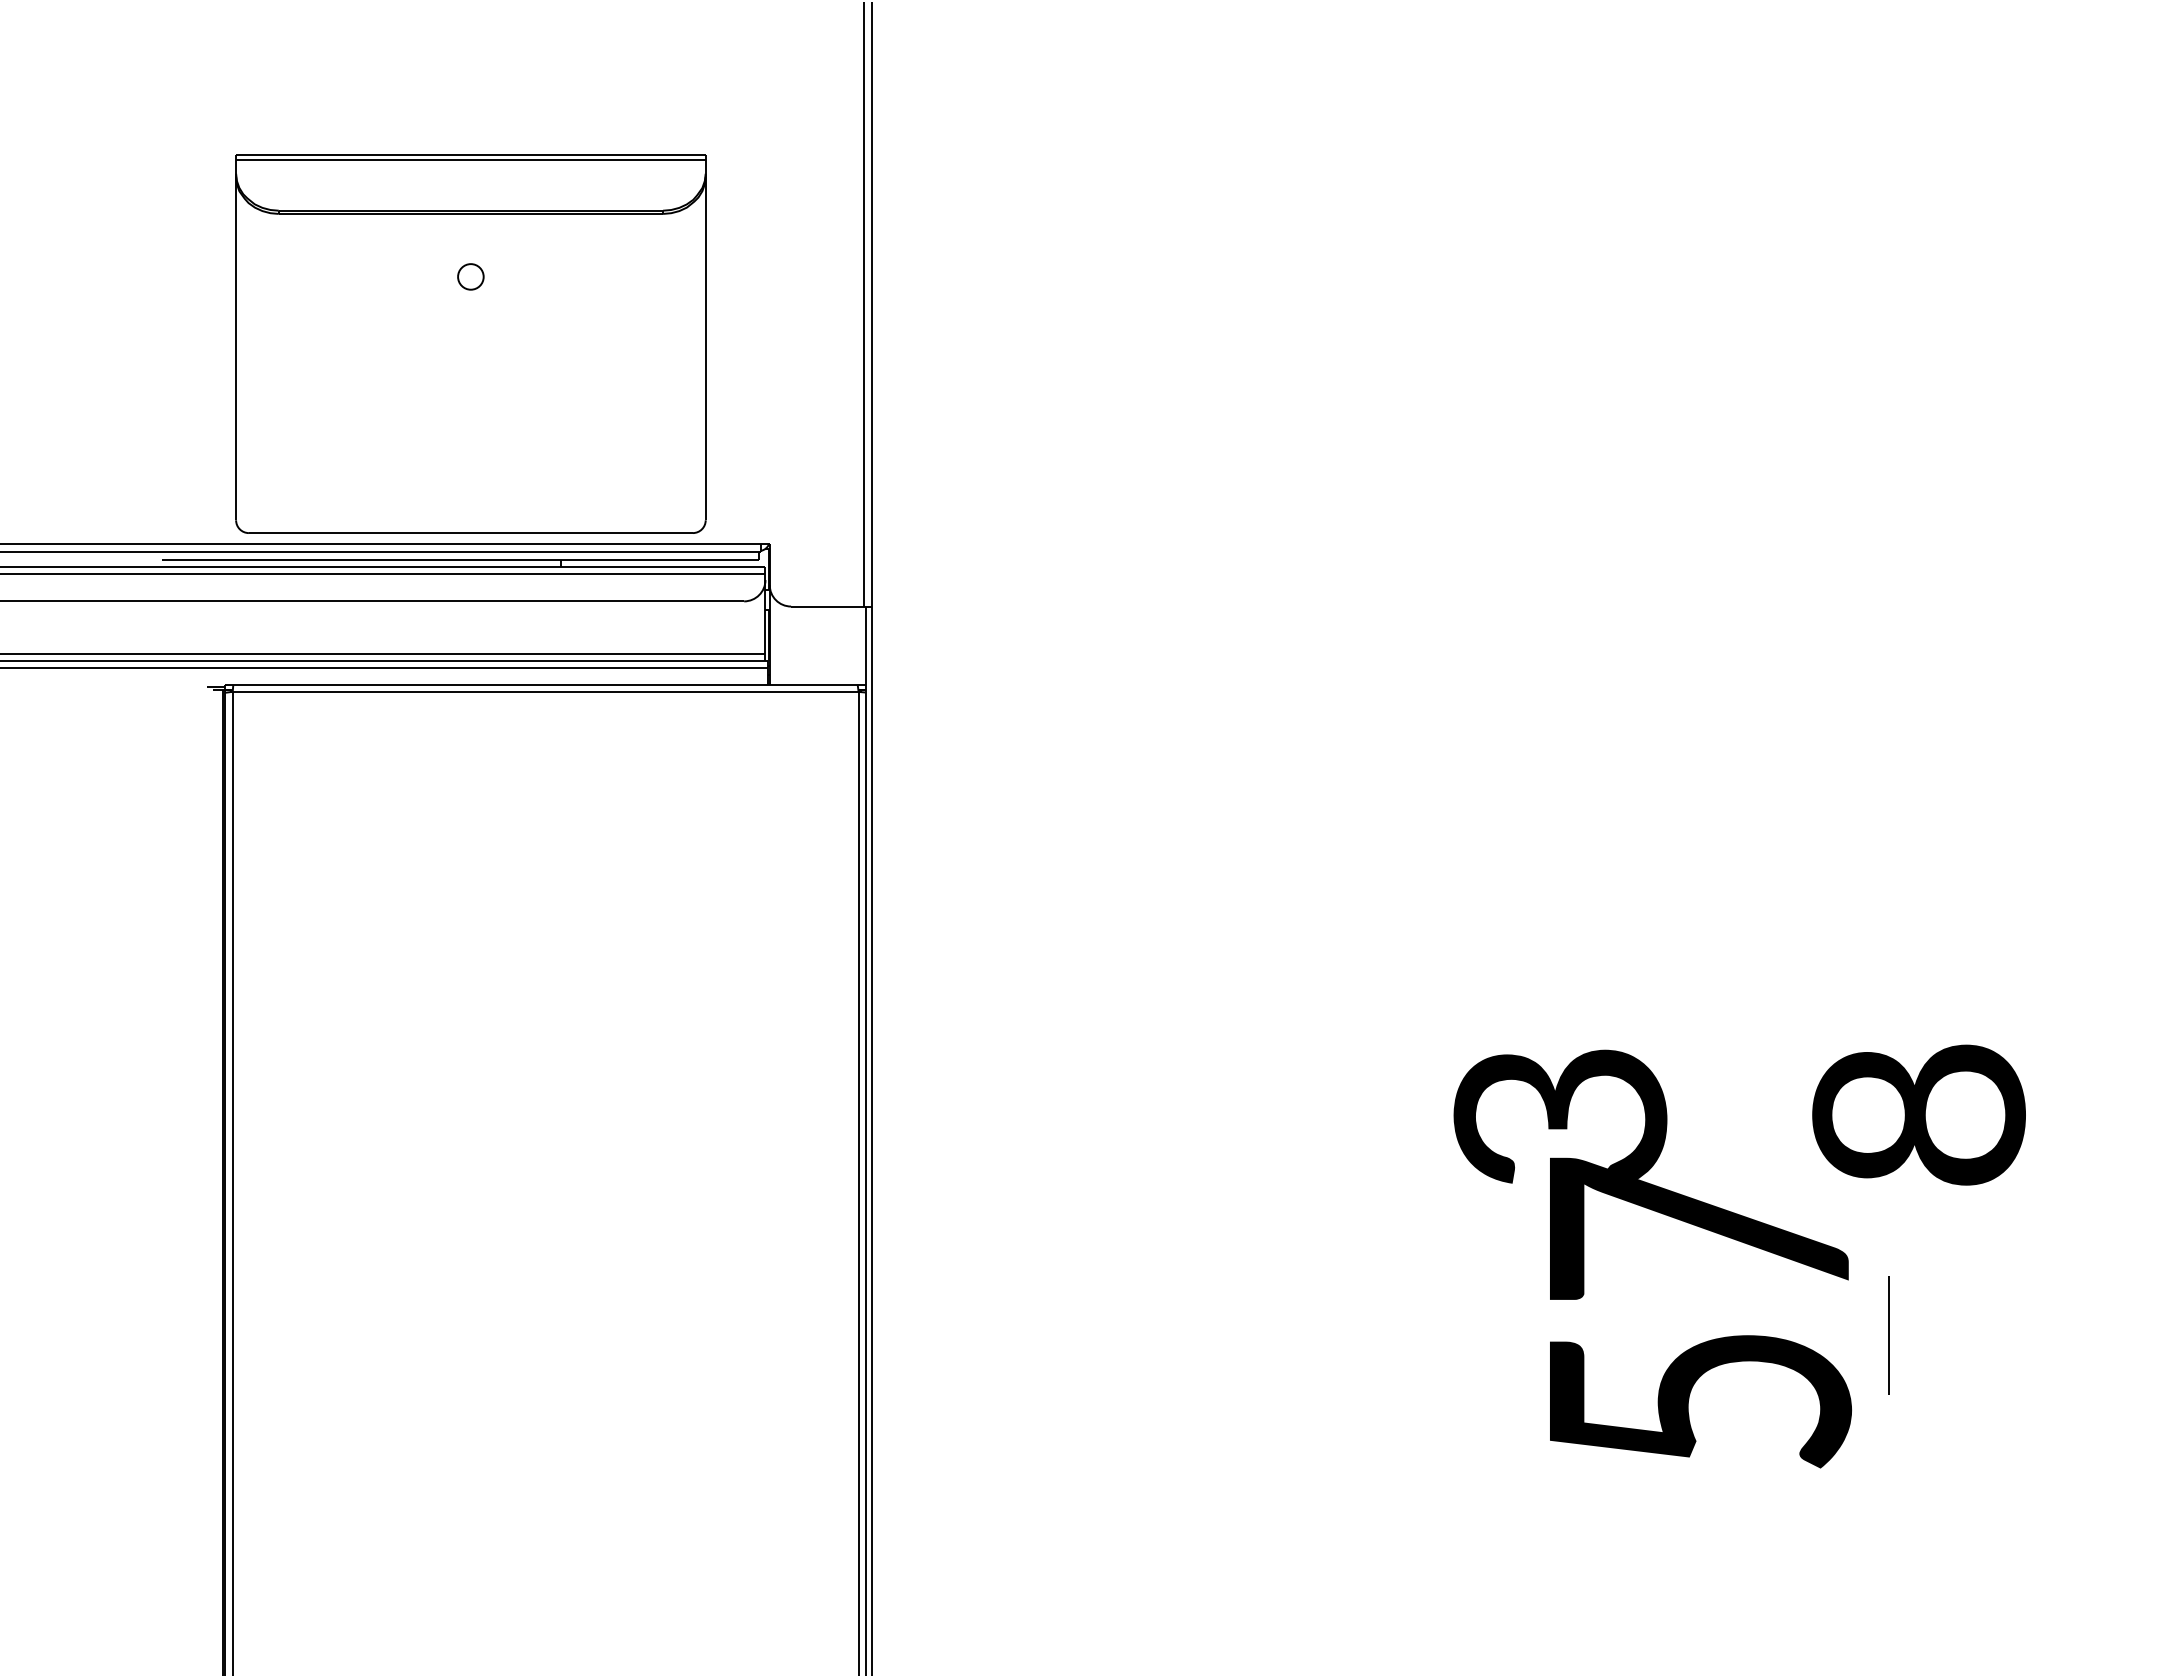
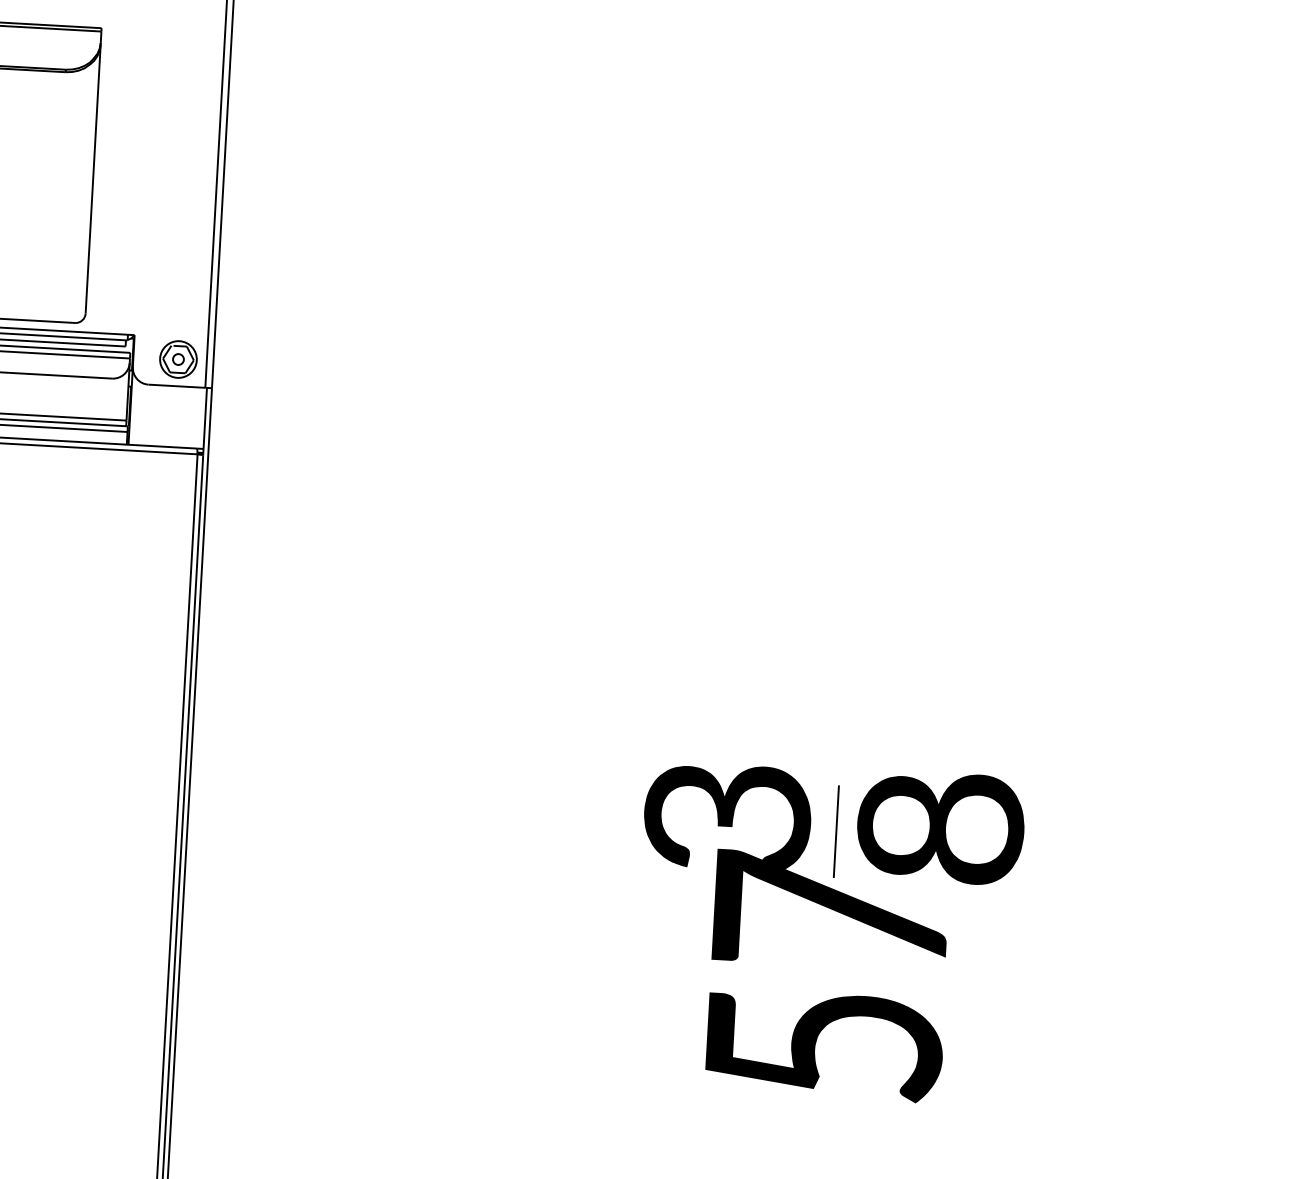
part: (827, 572) -> (178, 359), added
text: (1918, 1114) -> (940, 827), moved
line: (1888, 1335) -> (835, 831), moved

